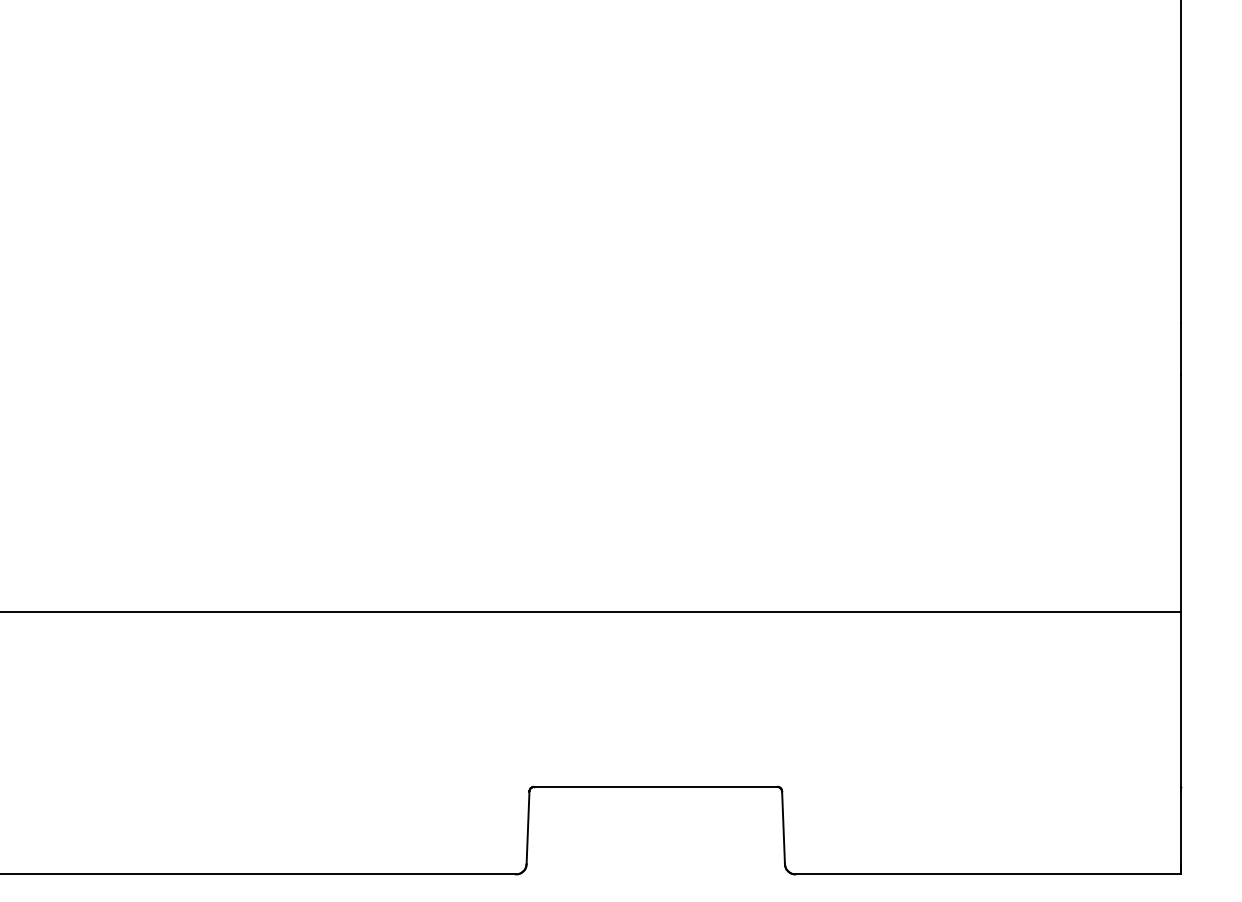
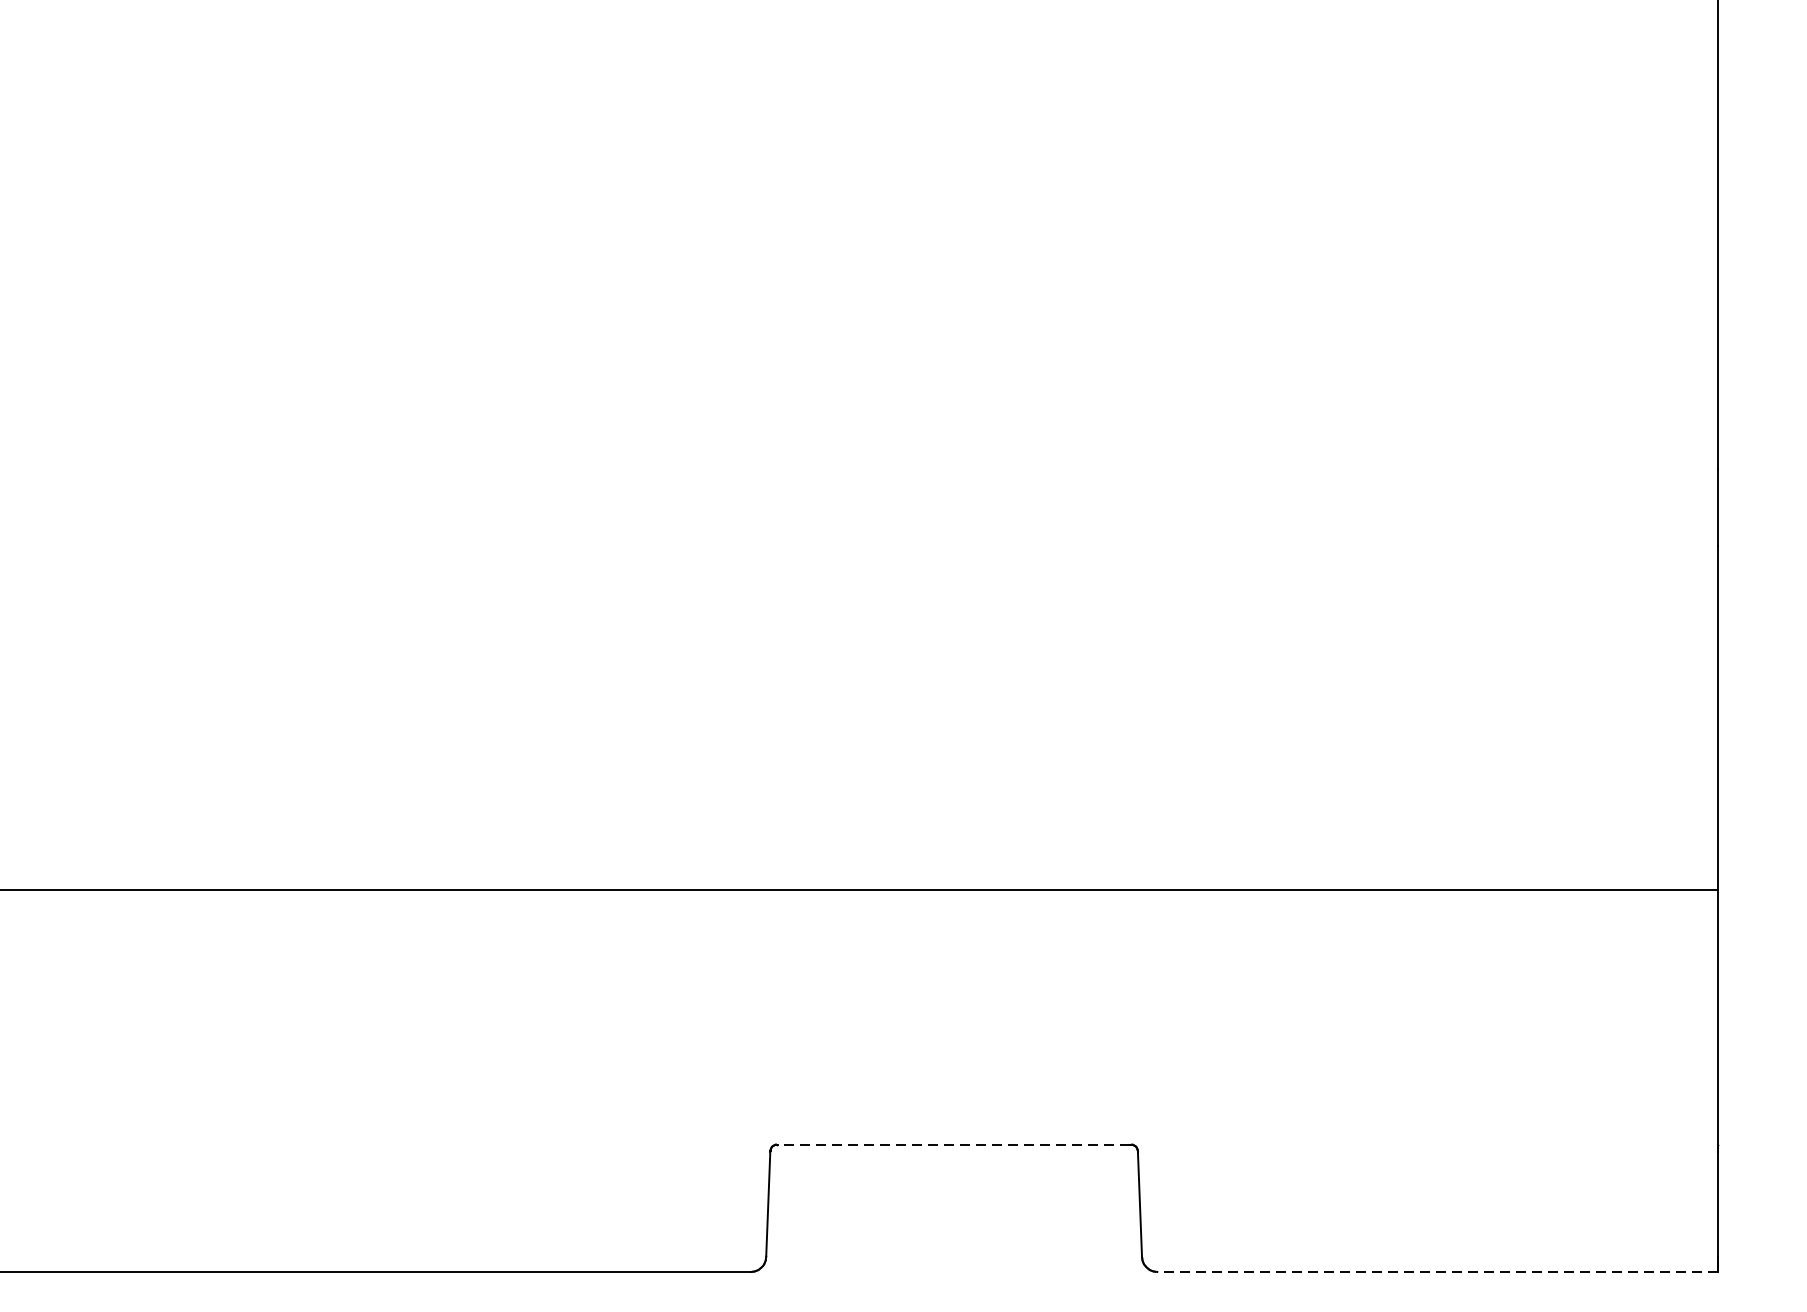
line: (655, 786) -> (953, 1144), solid -> dashed
line: (988, 874) -> (1438, 1272), solid -> dashed

